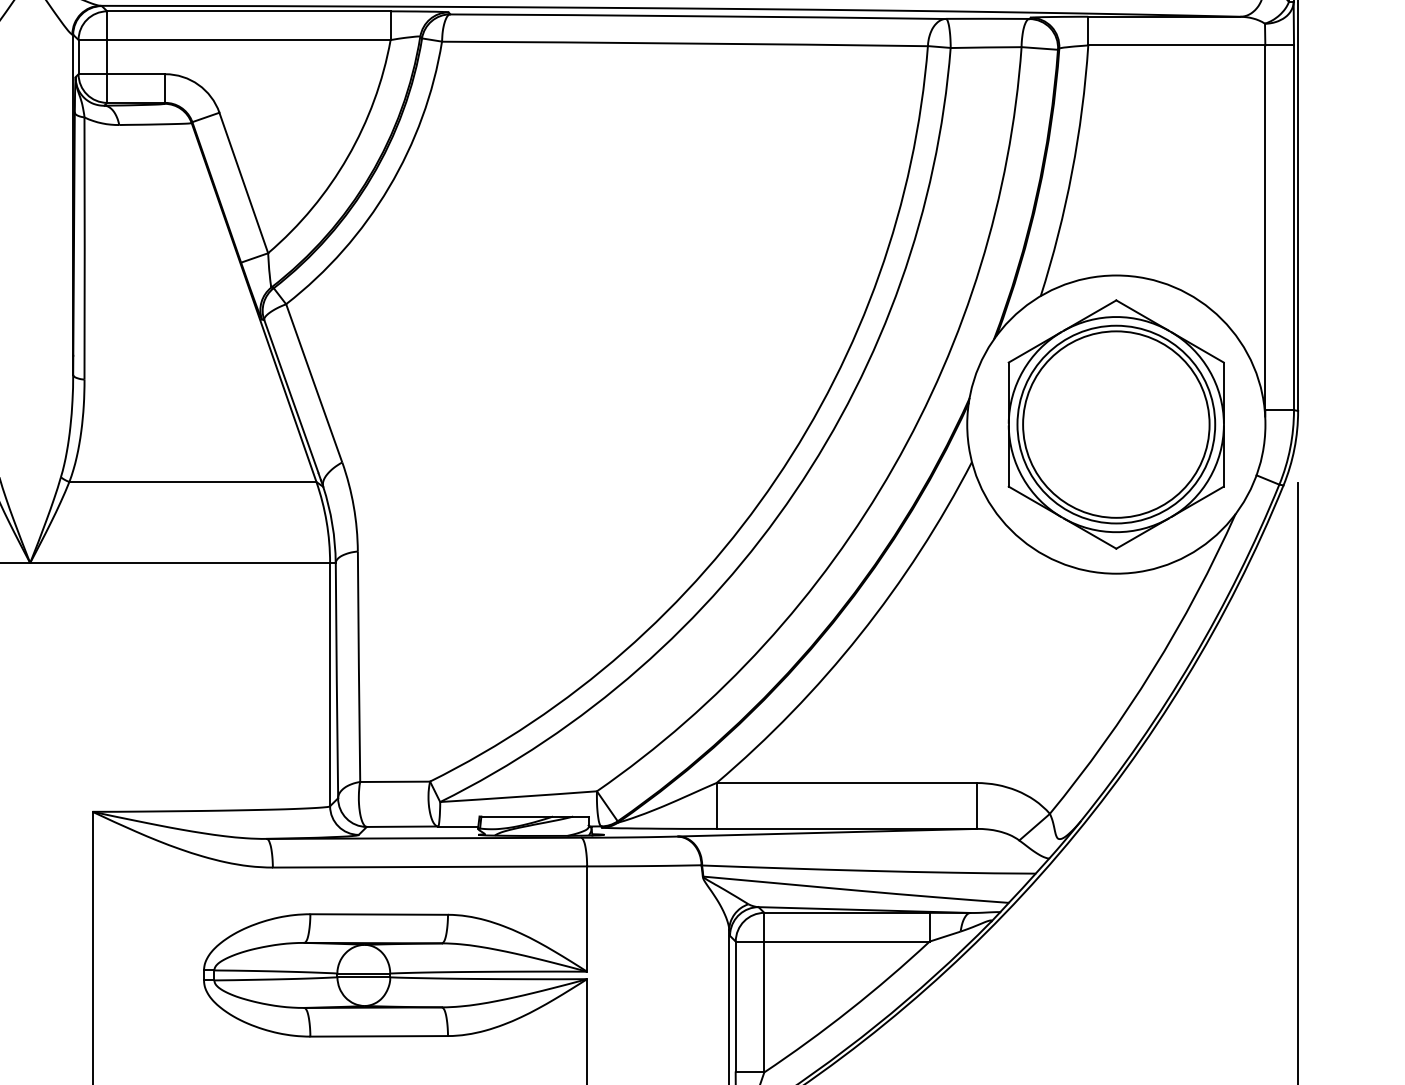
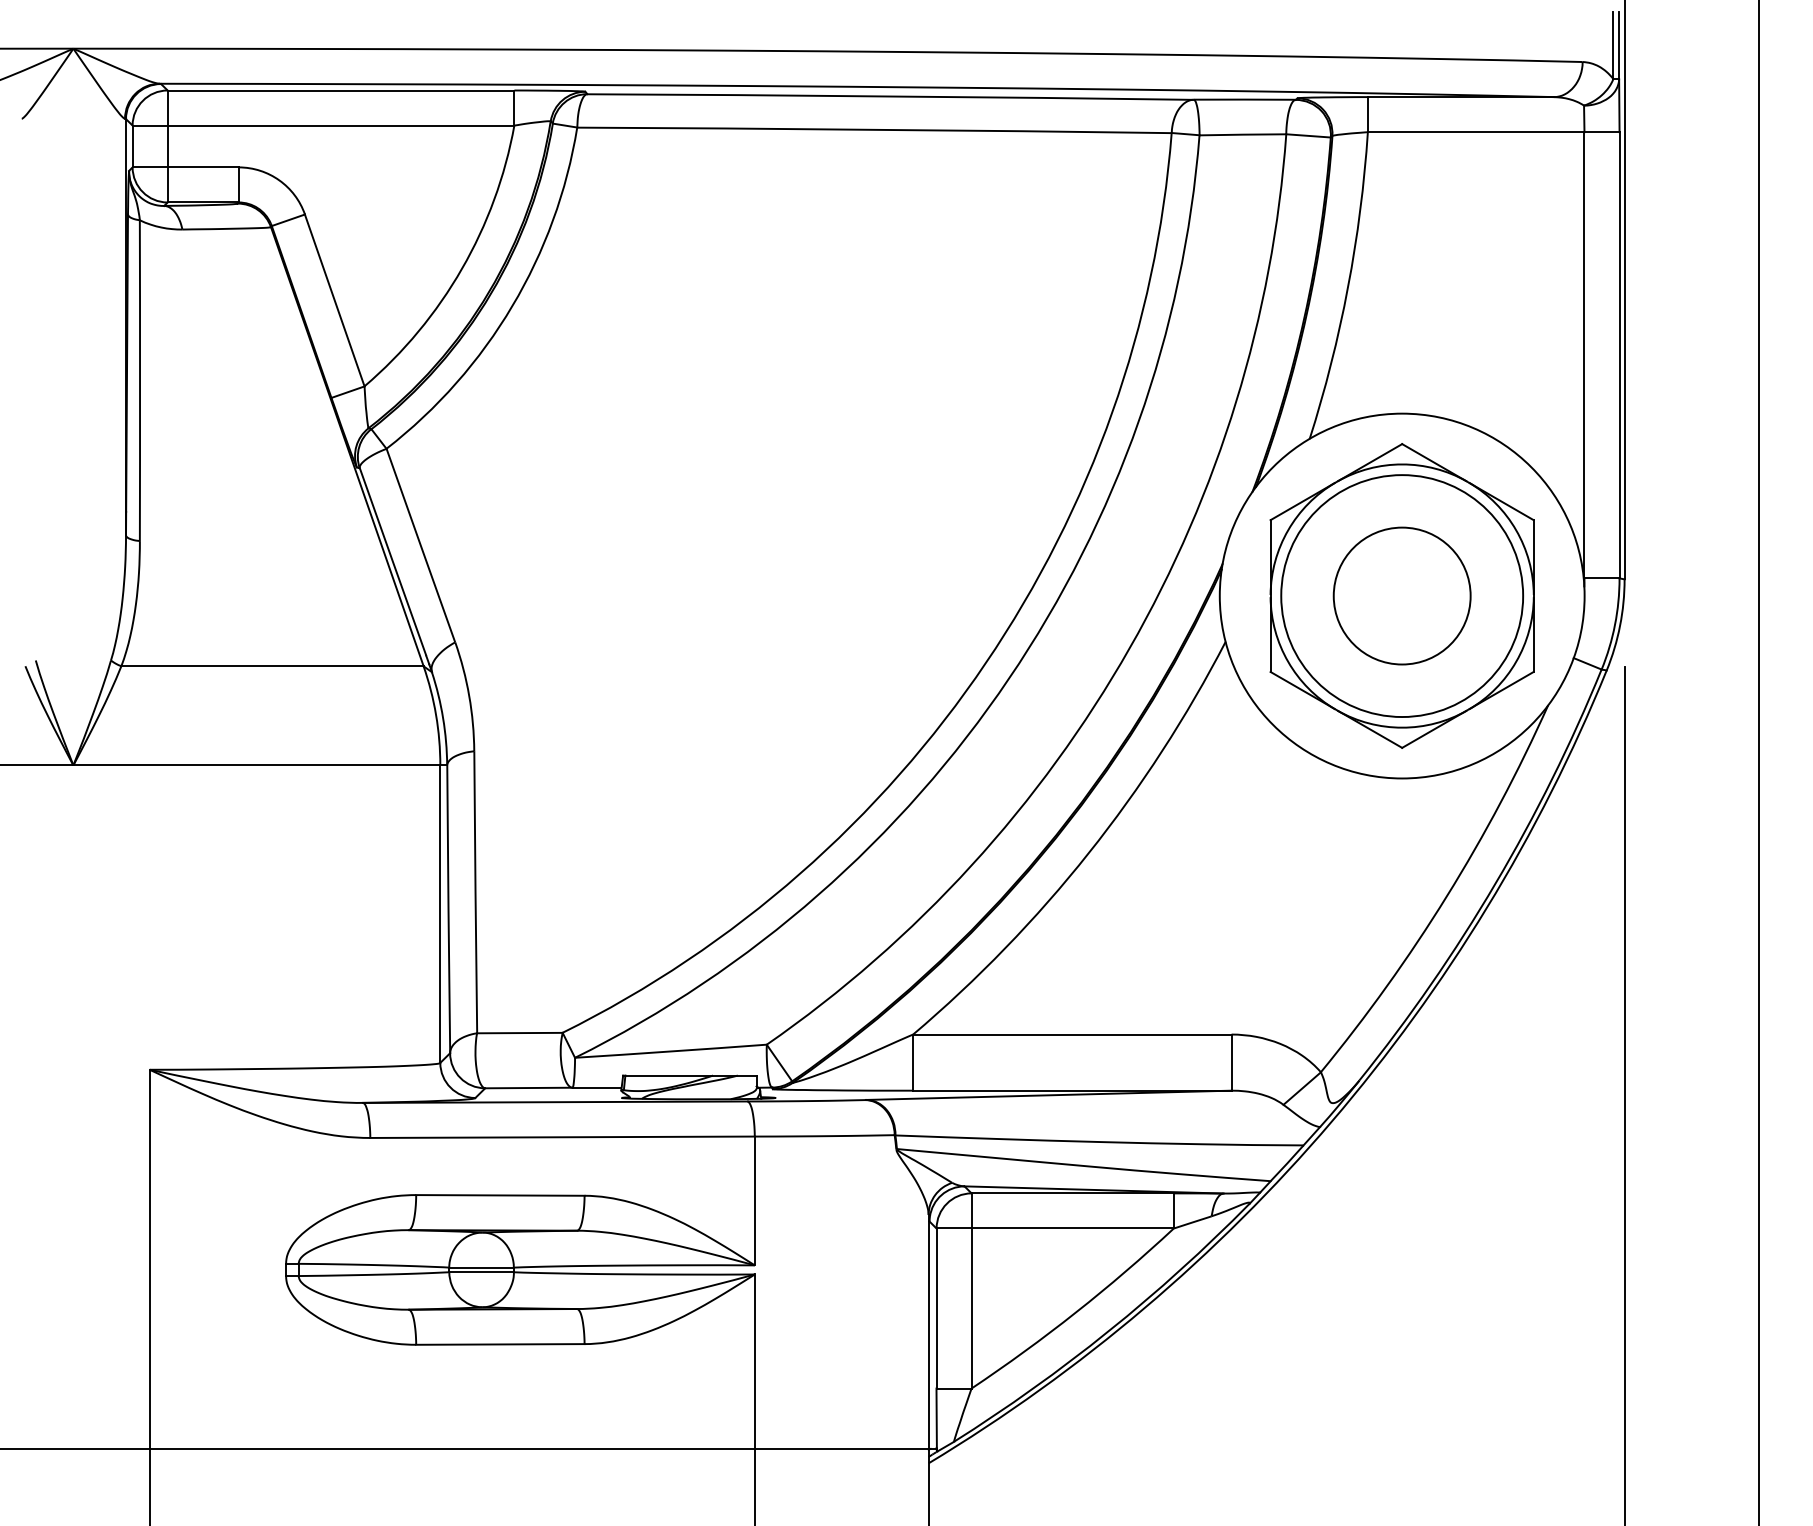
circle: (1116, 424) -> (1402, 595), size x0.6

